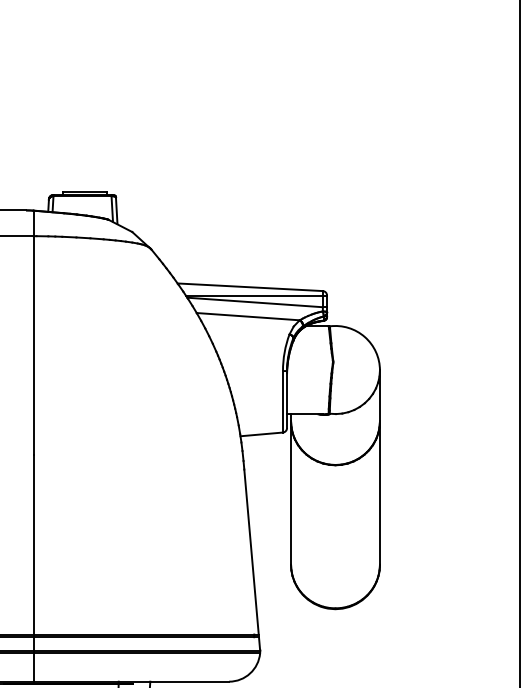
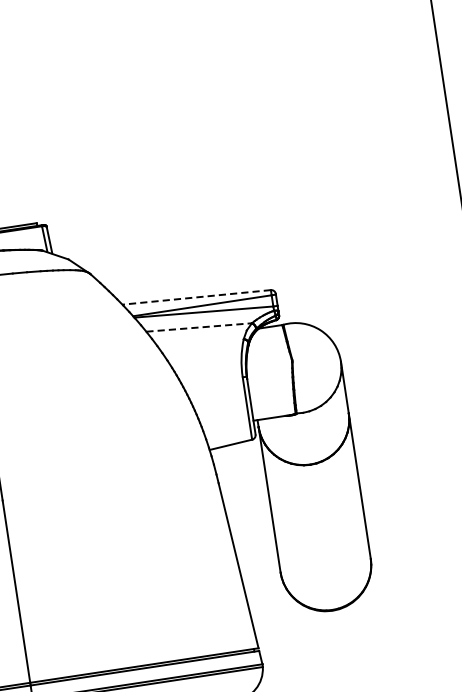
line: (250, 287) -> (196, 297), solid -> dashed
line: (248, 316) -> (199, 327), solid -> dashed

